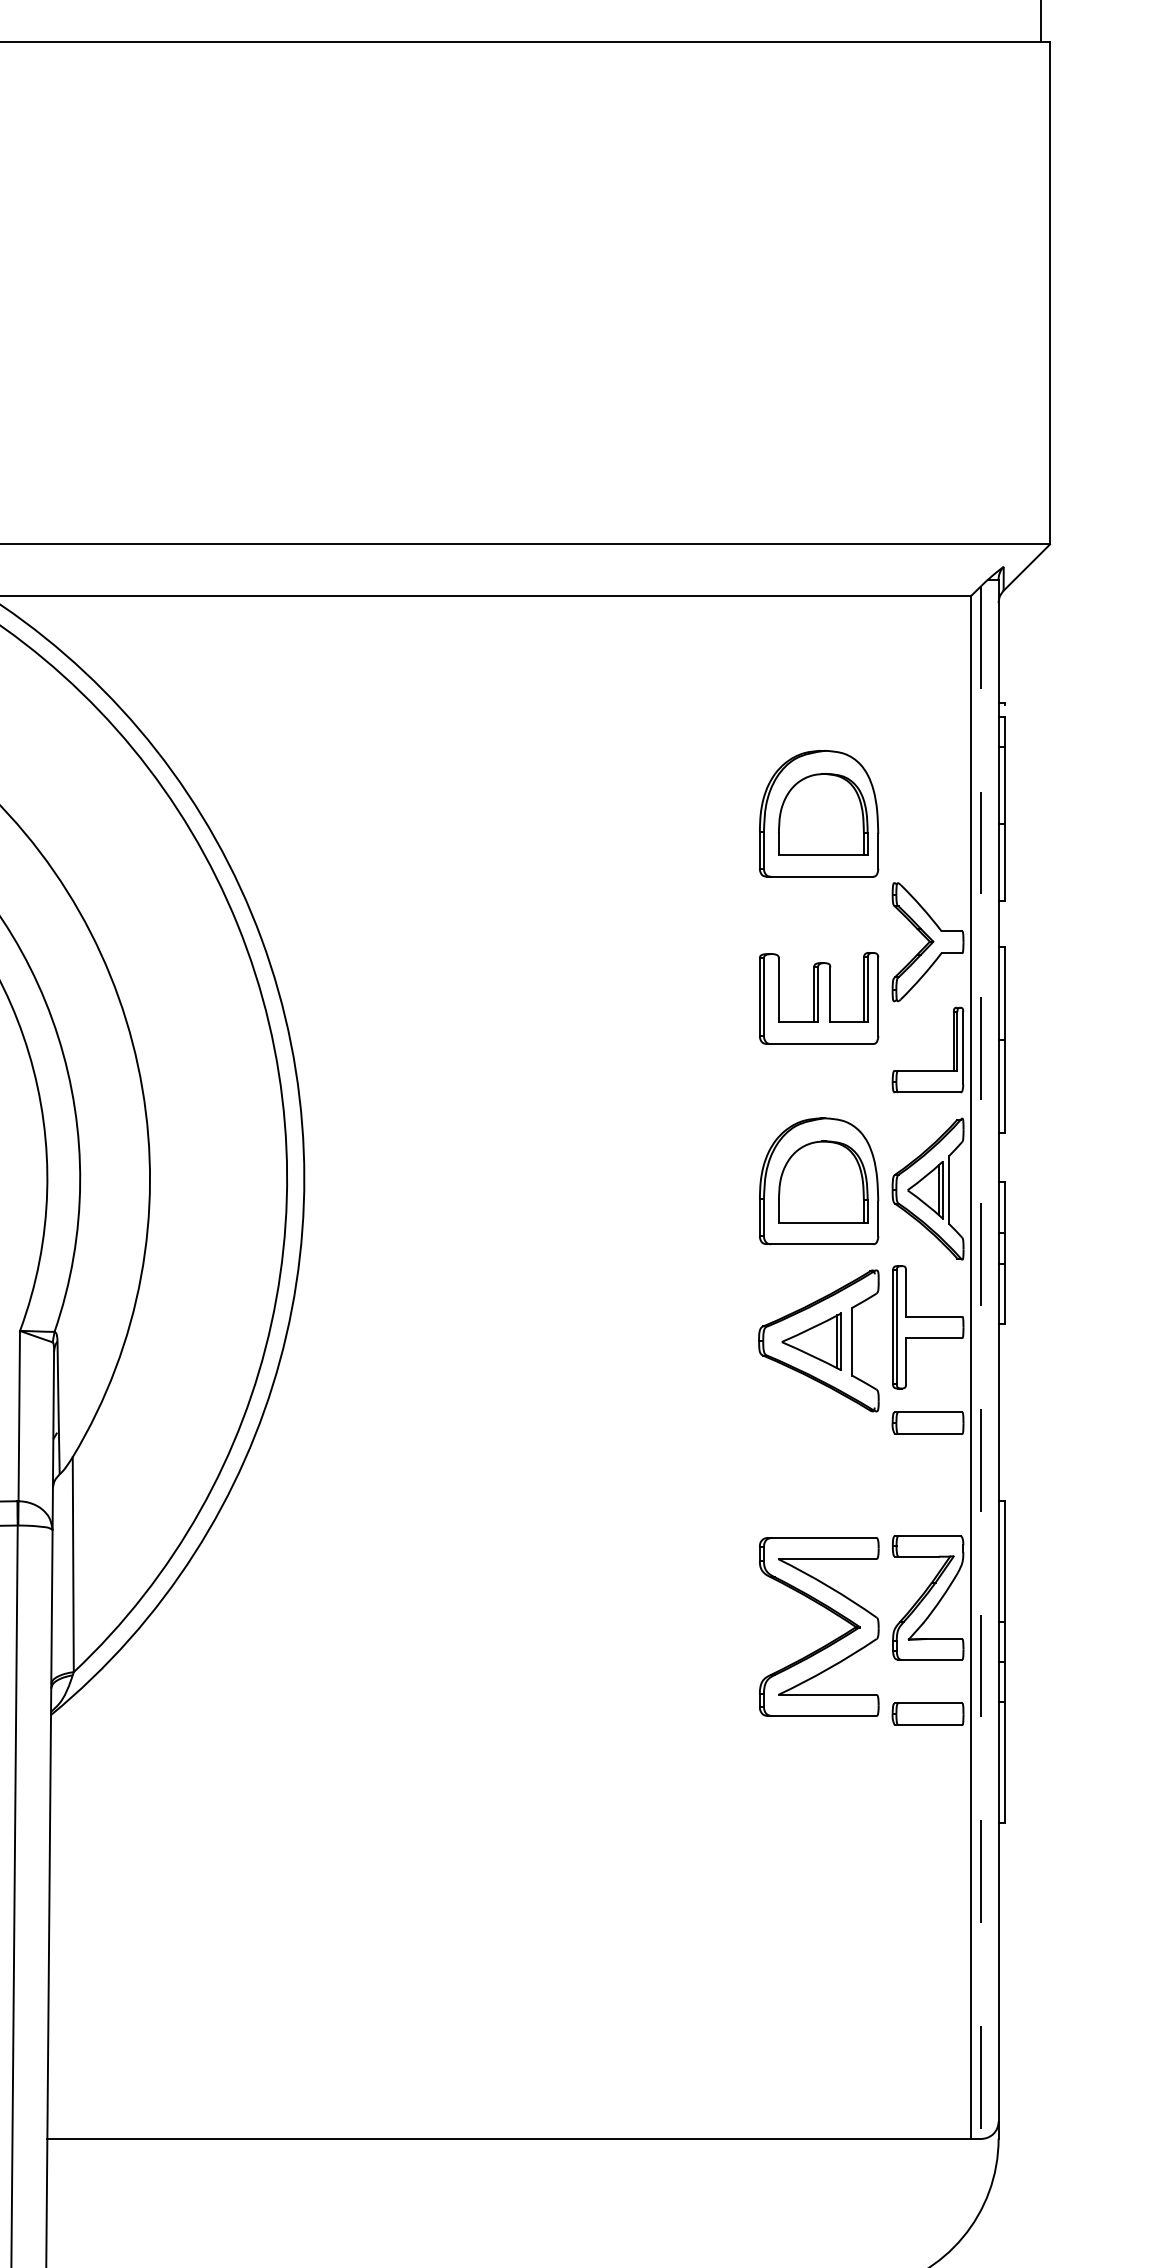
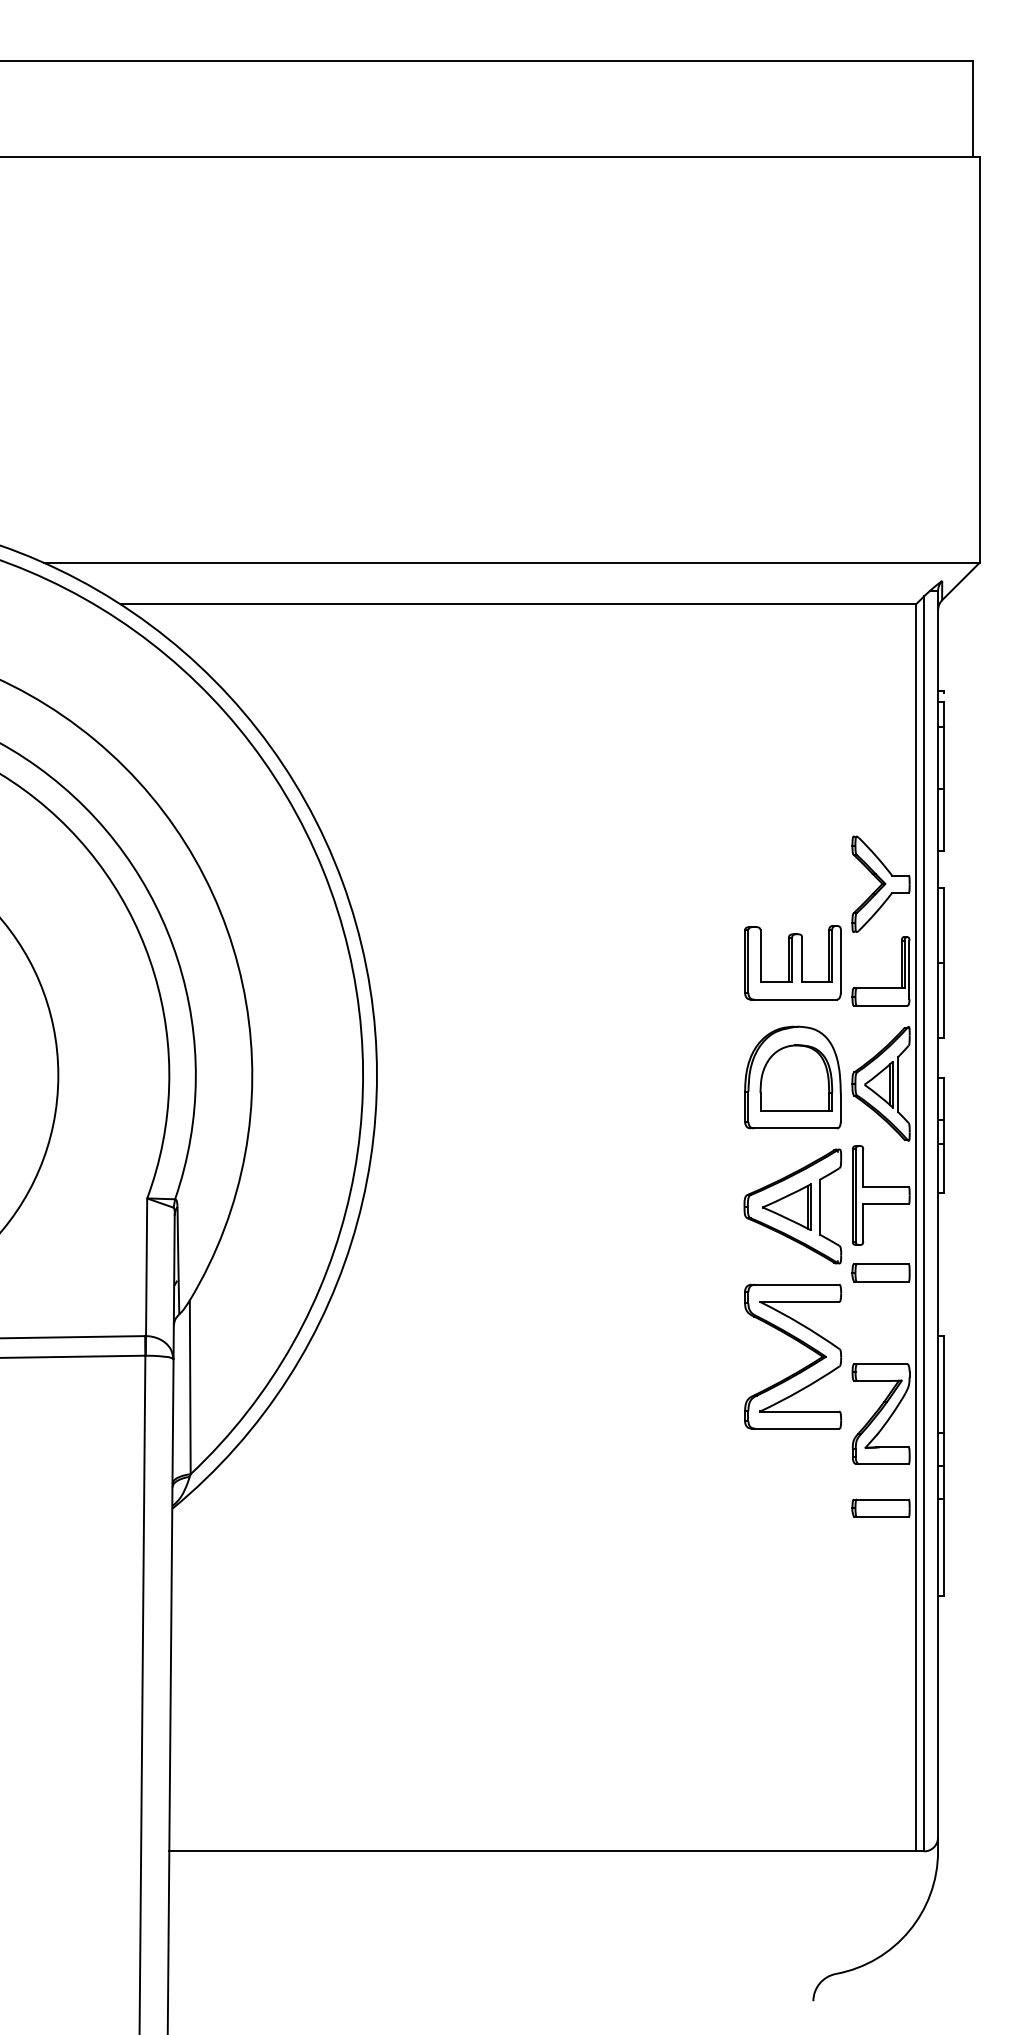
part: (818, 813) -> (792, 780), removed
part: (818, 998) -> (792, 962), moved
line: (981, 1363) -> (924, 1224), dashed -> solid
part: (829, 1611) -> (801, 1344), moved

